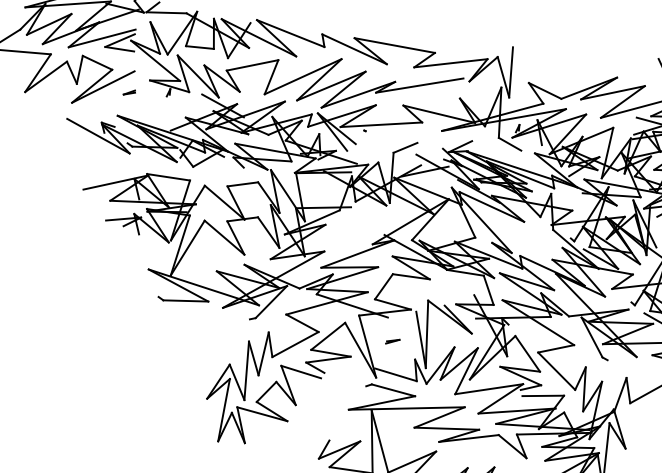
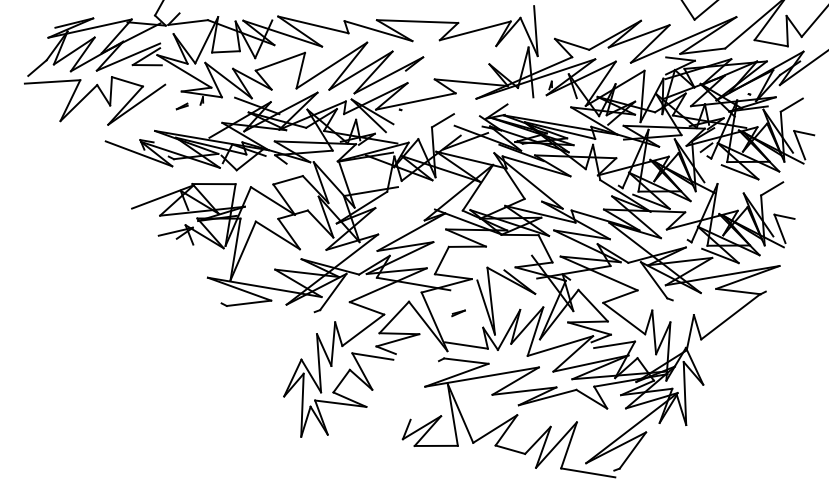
line: (419, 85) -> (447, 57), removed
part: (128, 92) -> (181, 106), moved
line: (510, 143) -> (545, 101), removed

